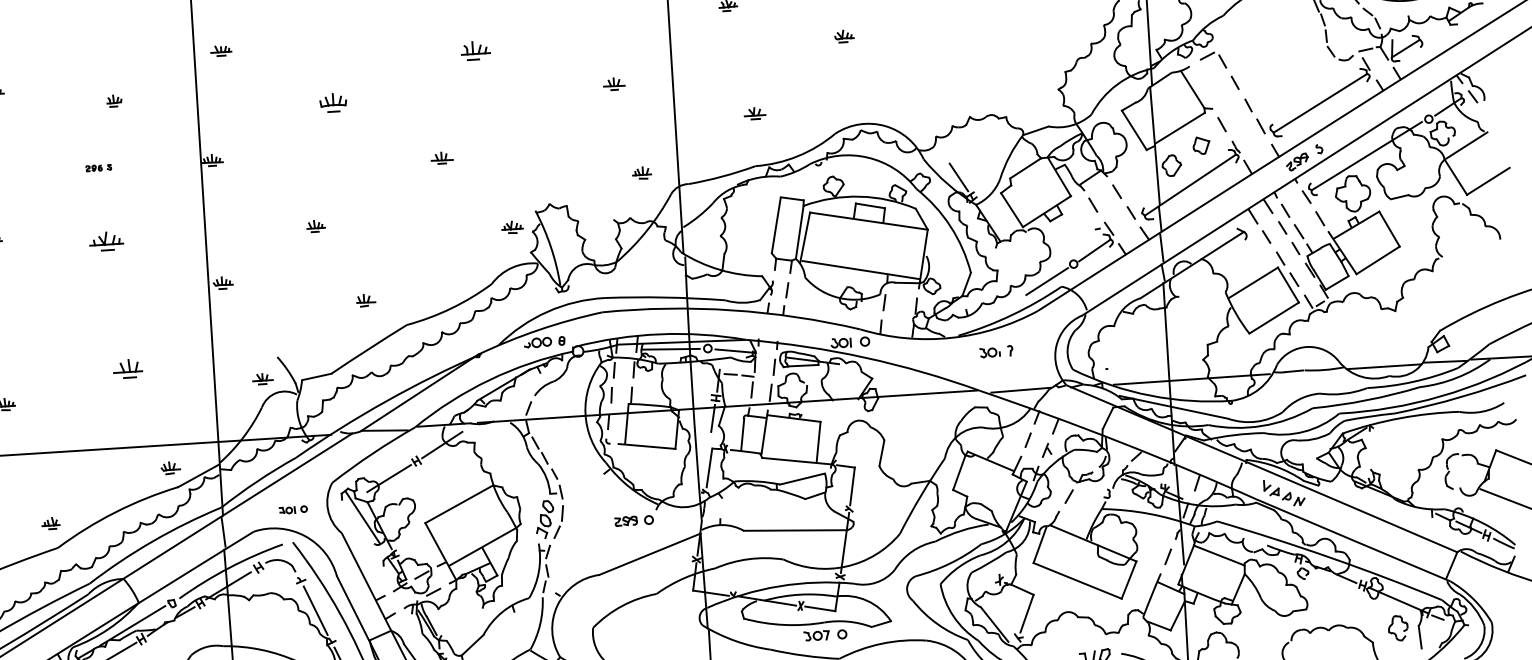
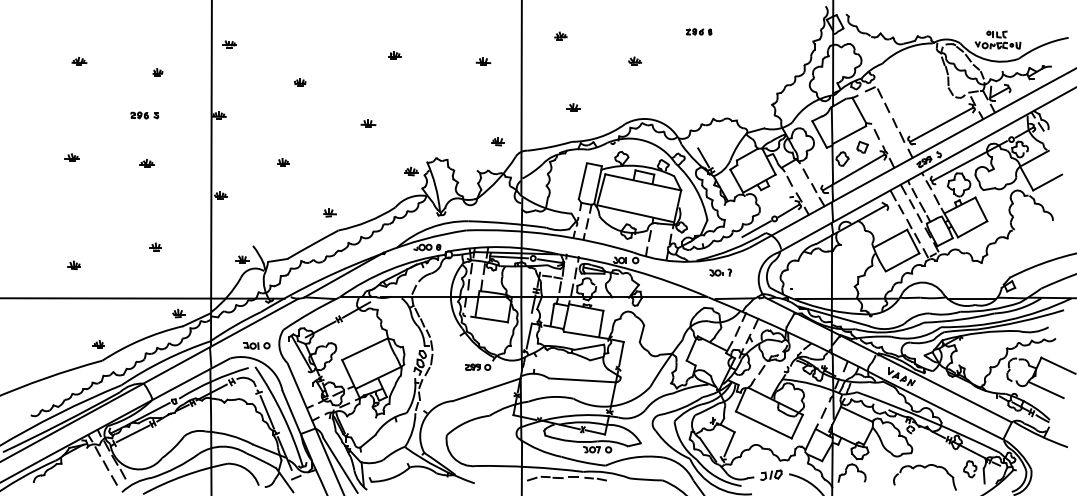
part: (475, 51) -> (394, 55), size x0.62
part: (614, 83) -> (483, 61), moved
part: (333, 102) -> (300, 82), size x0.62
part: (98, 168) -> (144, 115), size x1.67
part: (106, 241) -> (146, 163), size x0.62
part: (365, 300) -> (329, 212), moved
part: (128, 367) -> (155, 246), size x0.62
part: (292, 509) -> (256, 345), size x1.43

